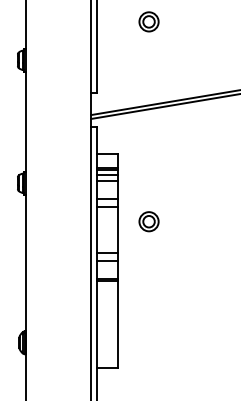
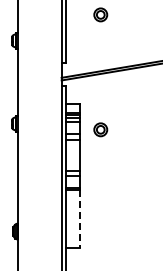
part: (148, 221) -> (100, 129), moved
line: (119, 324) -> (80, 219), solid -> dashed

